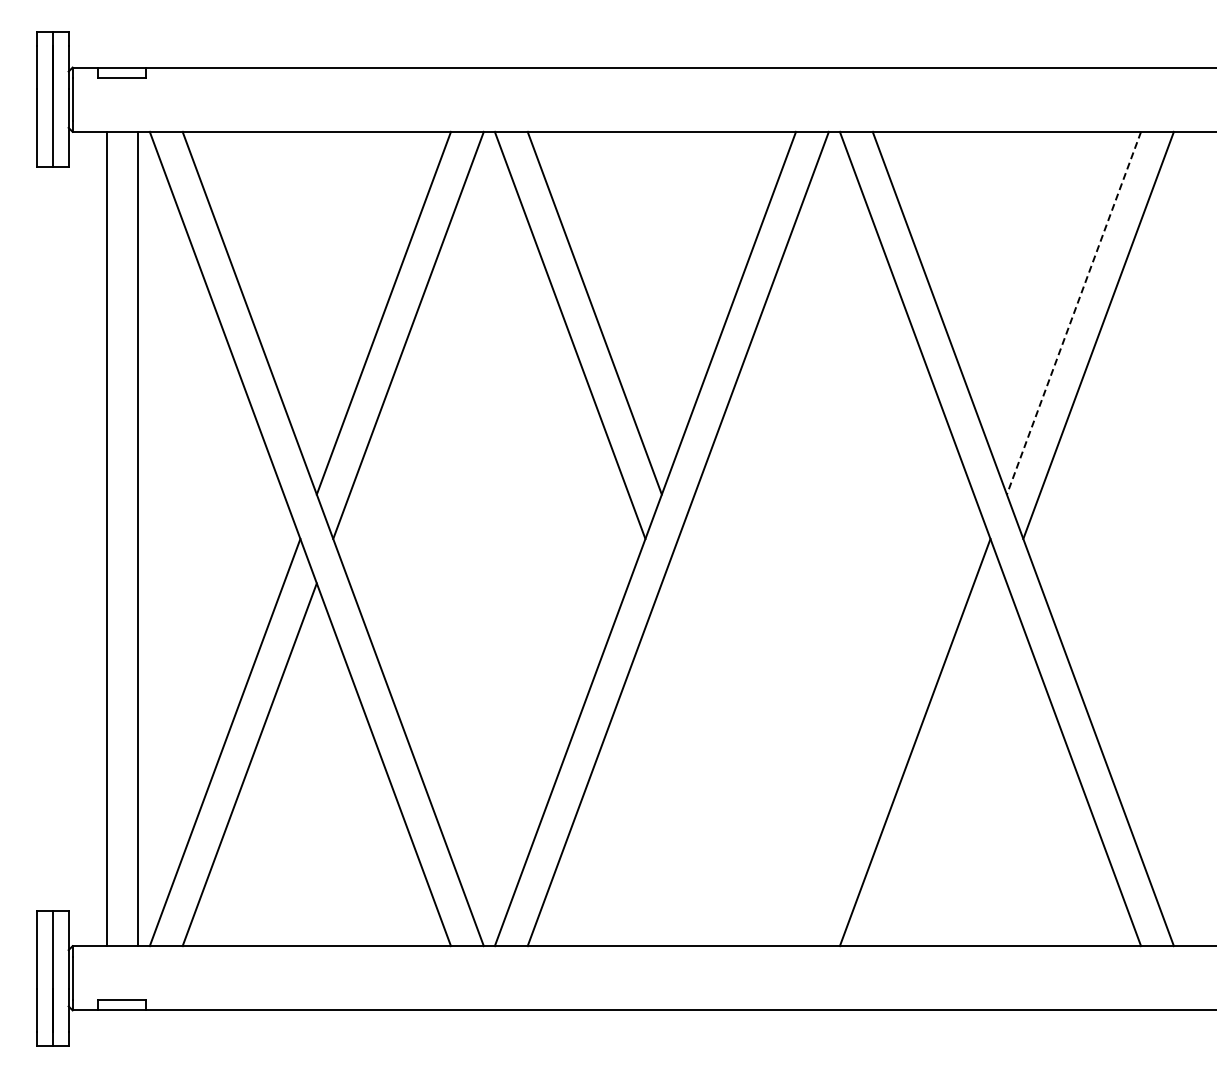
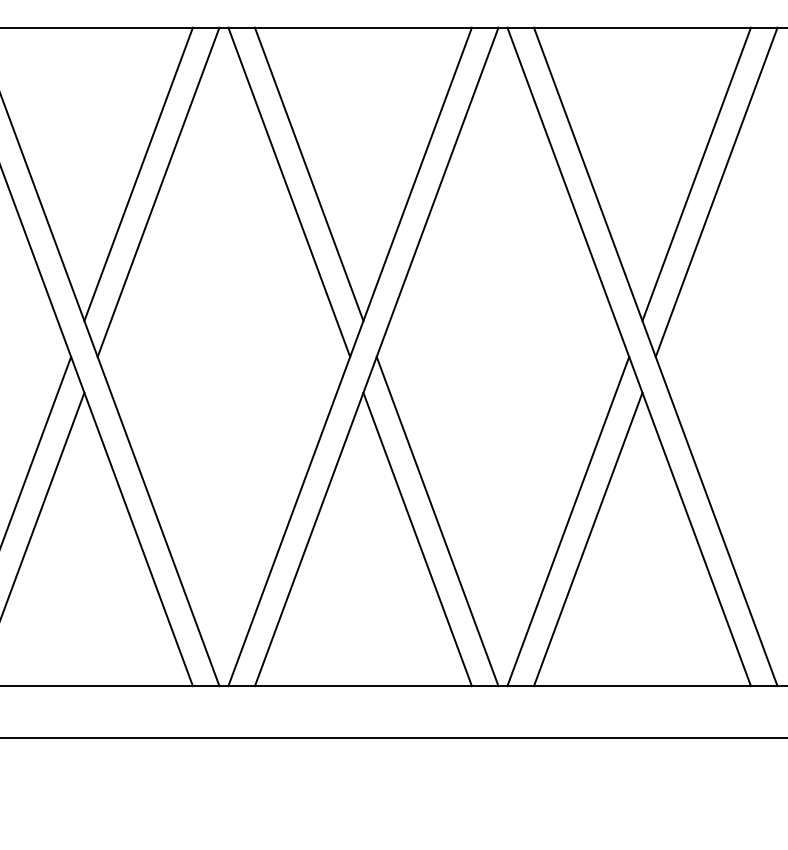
line: (1073, 313) -> (696, 174), dashed -> solid
line: (753, 742) -> (437, 521), added
line: (728, 764) -> (417, 539), added
line: (939, 764) -> (587, 539), added

